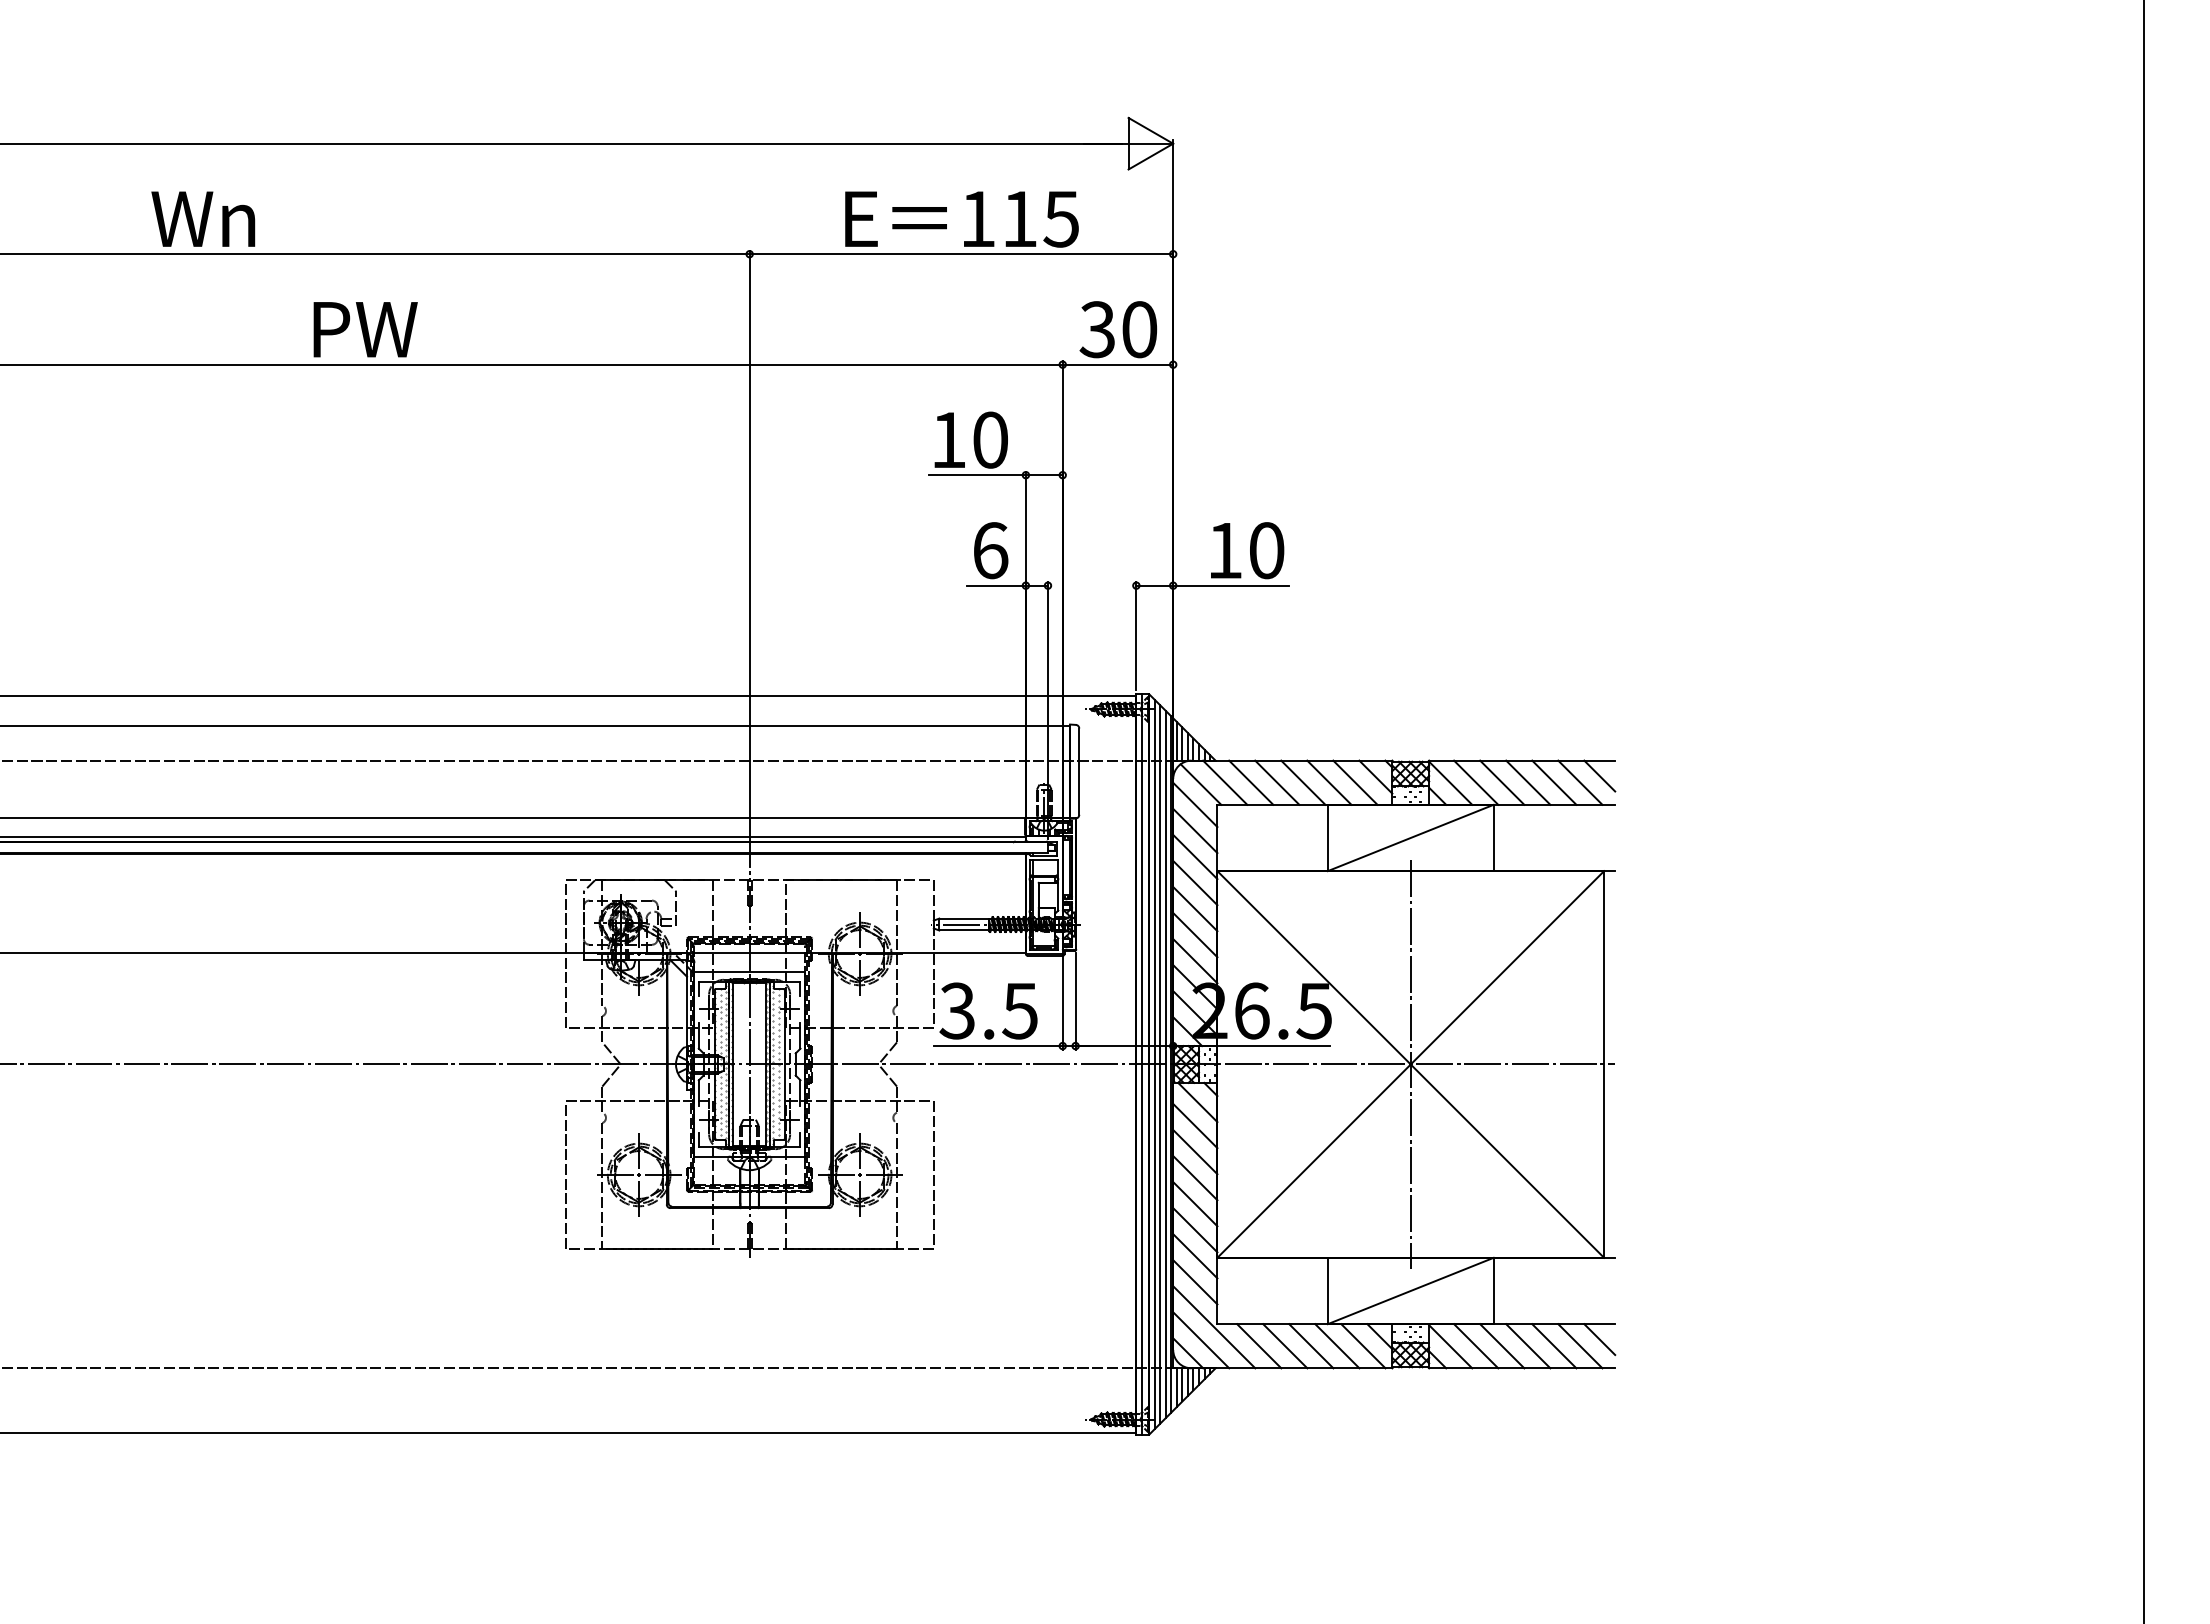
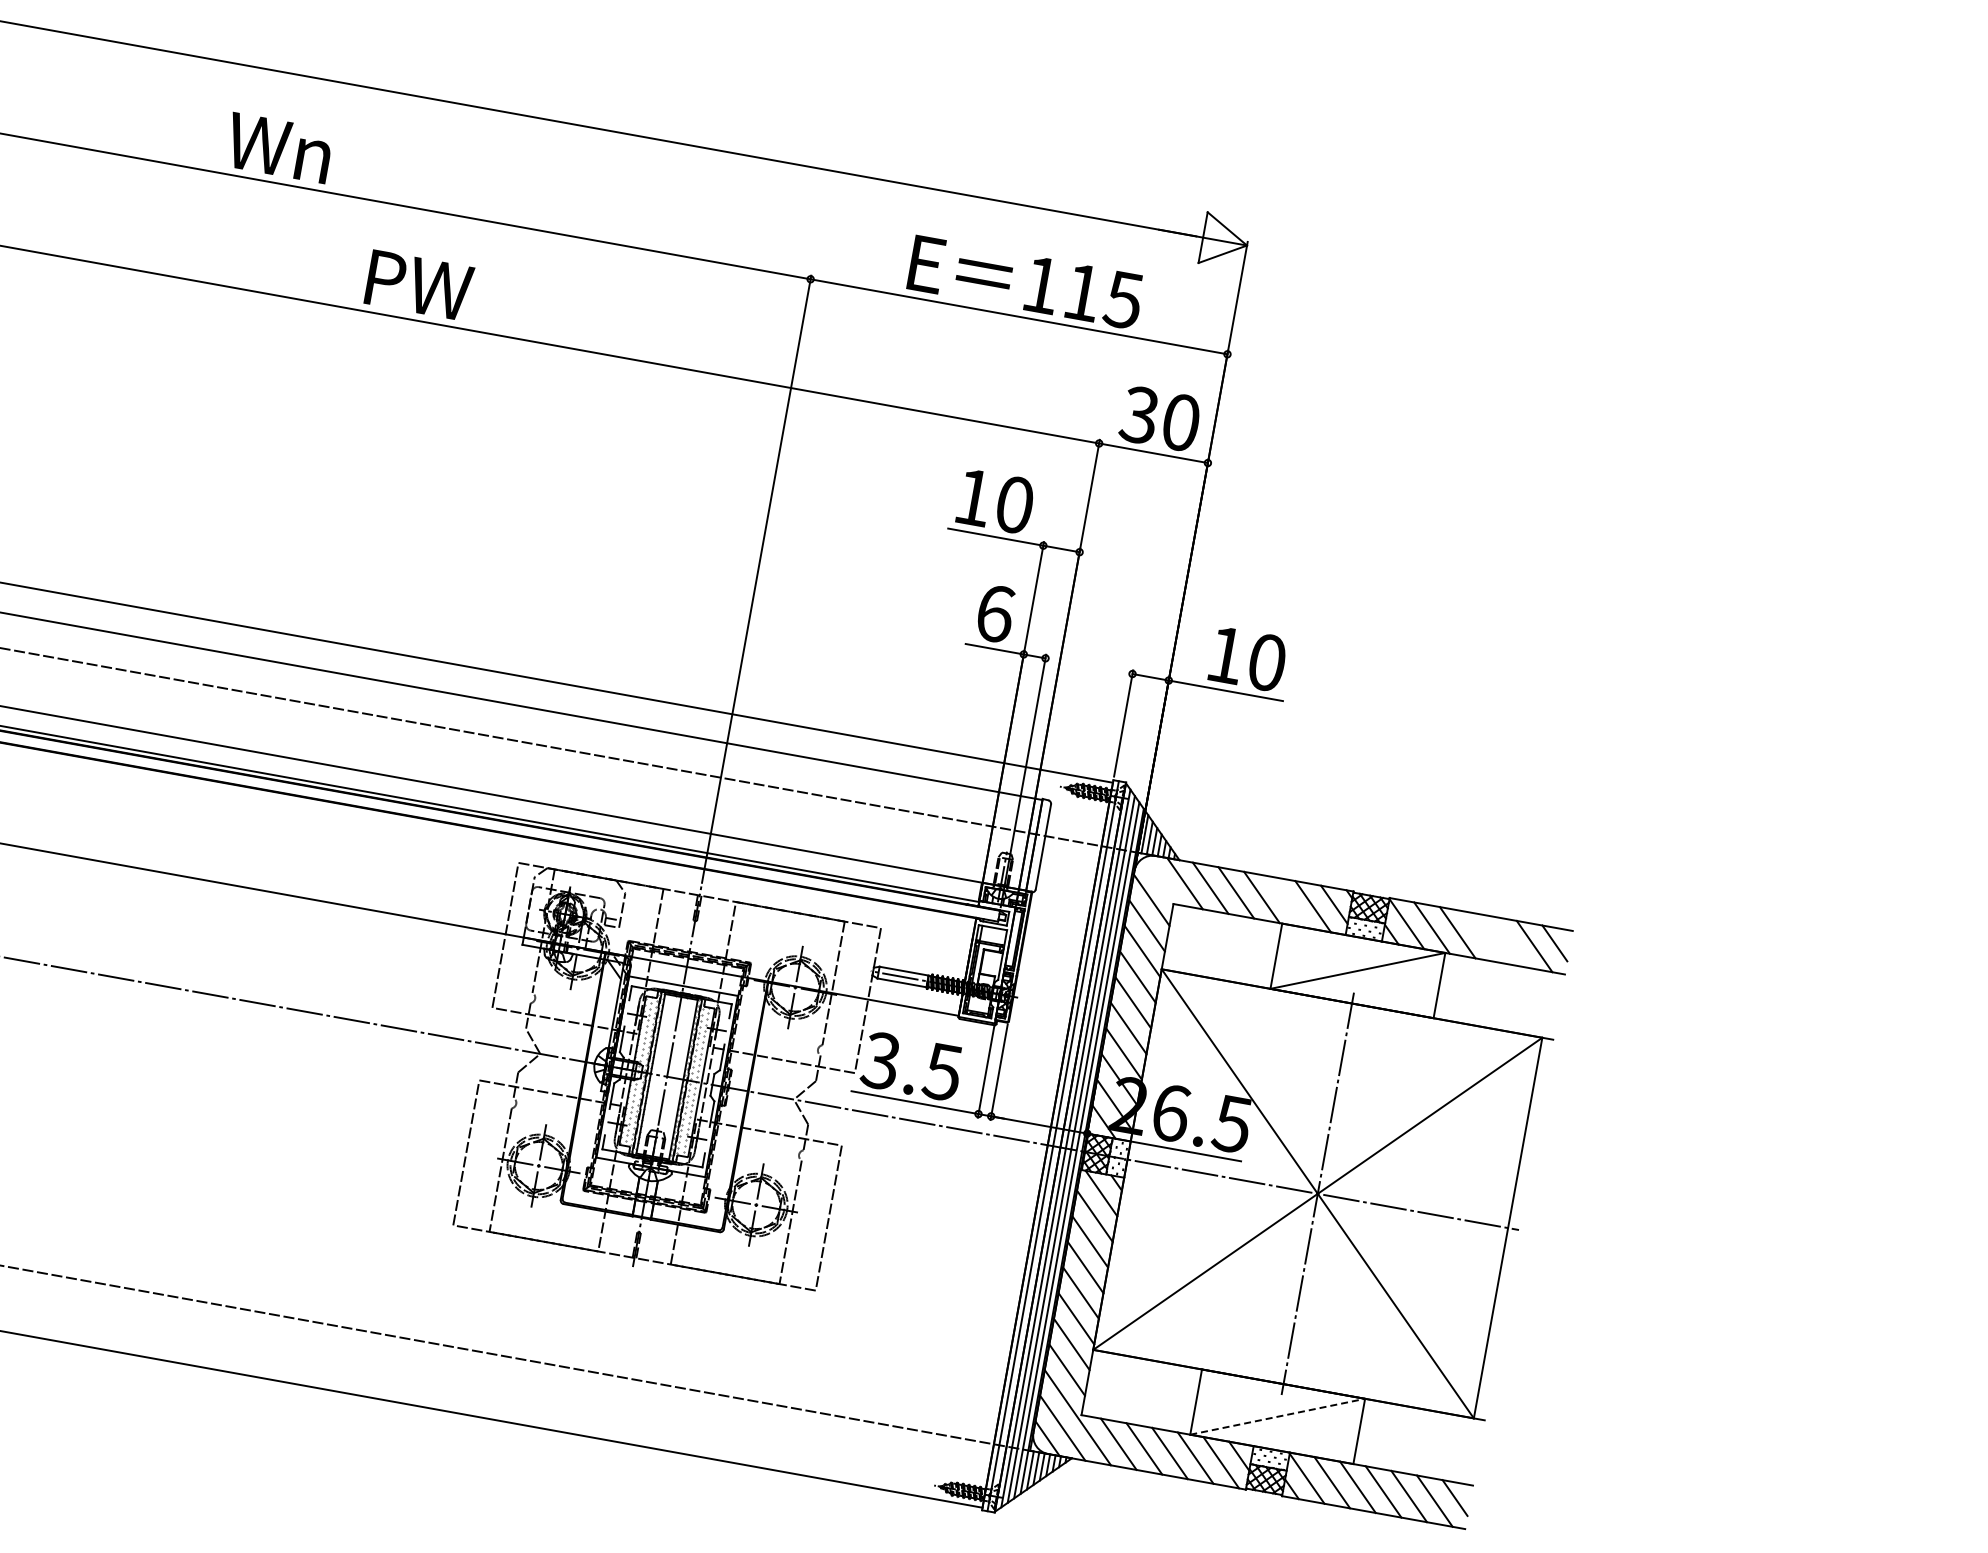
line: (1329, 782) -> (1287, 901), removed
line: (1528, 782) -> (1483, 937), removed
line: (1554, 782) -> (1509, 941), removed
line: (1200, 784) -> (1160, 881), removed
line: (1411, 1290) -> (1278, 1416), solid -> dashed

